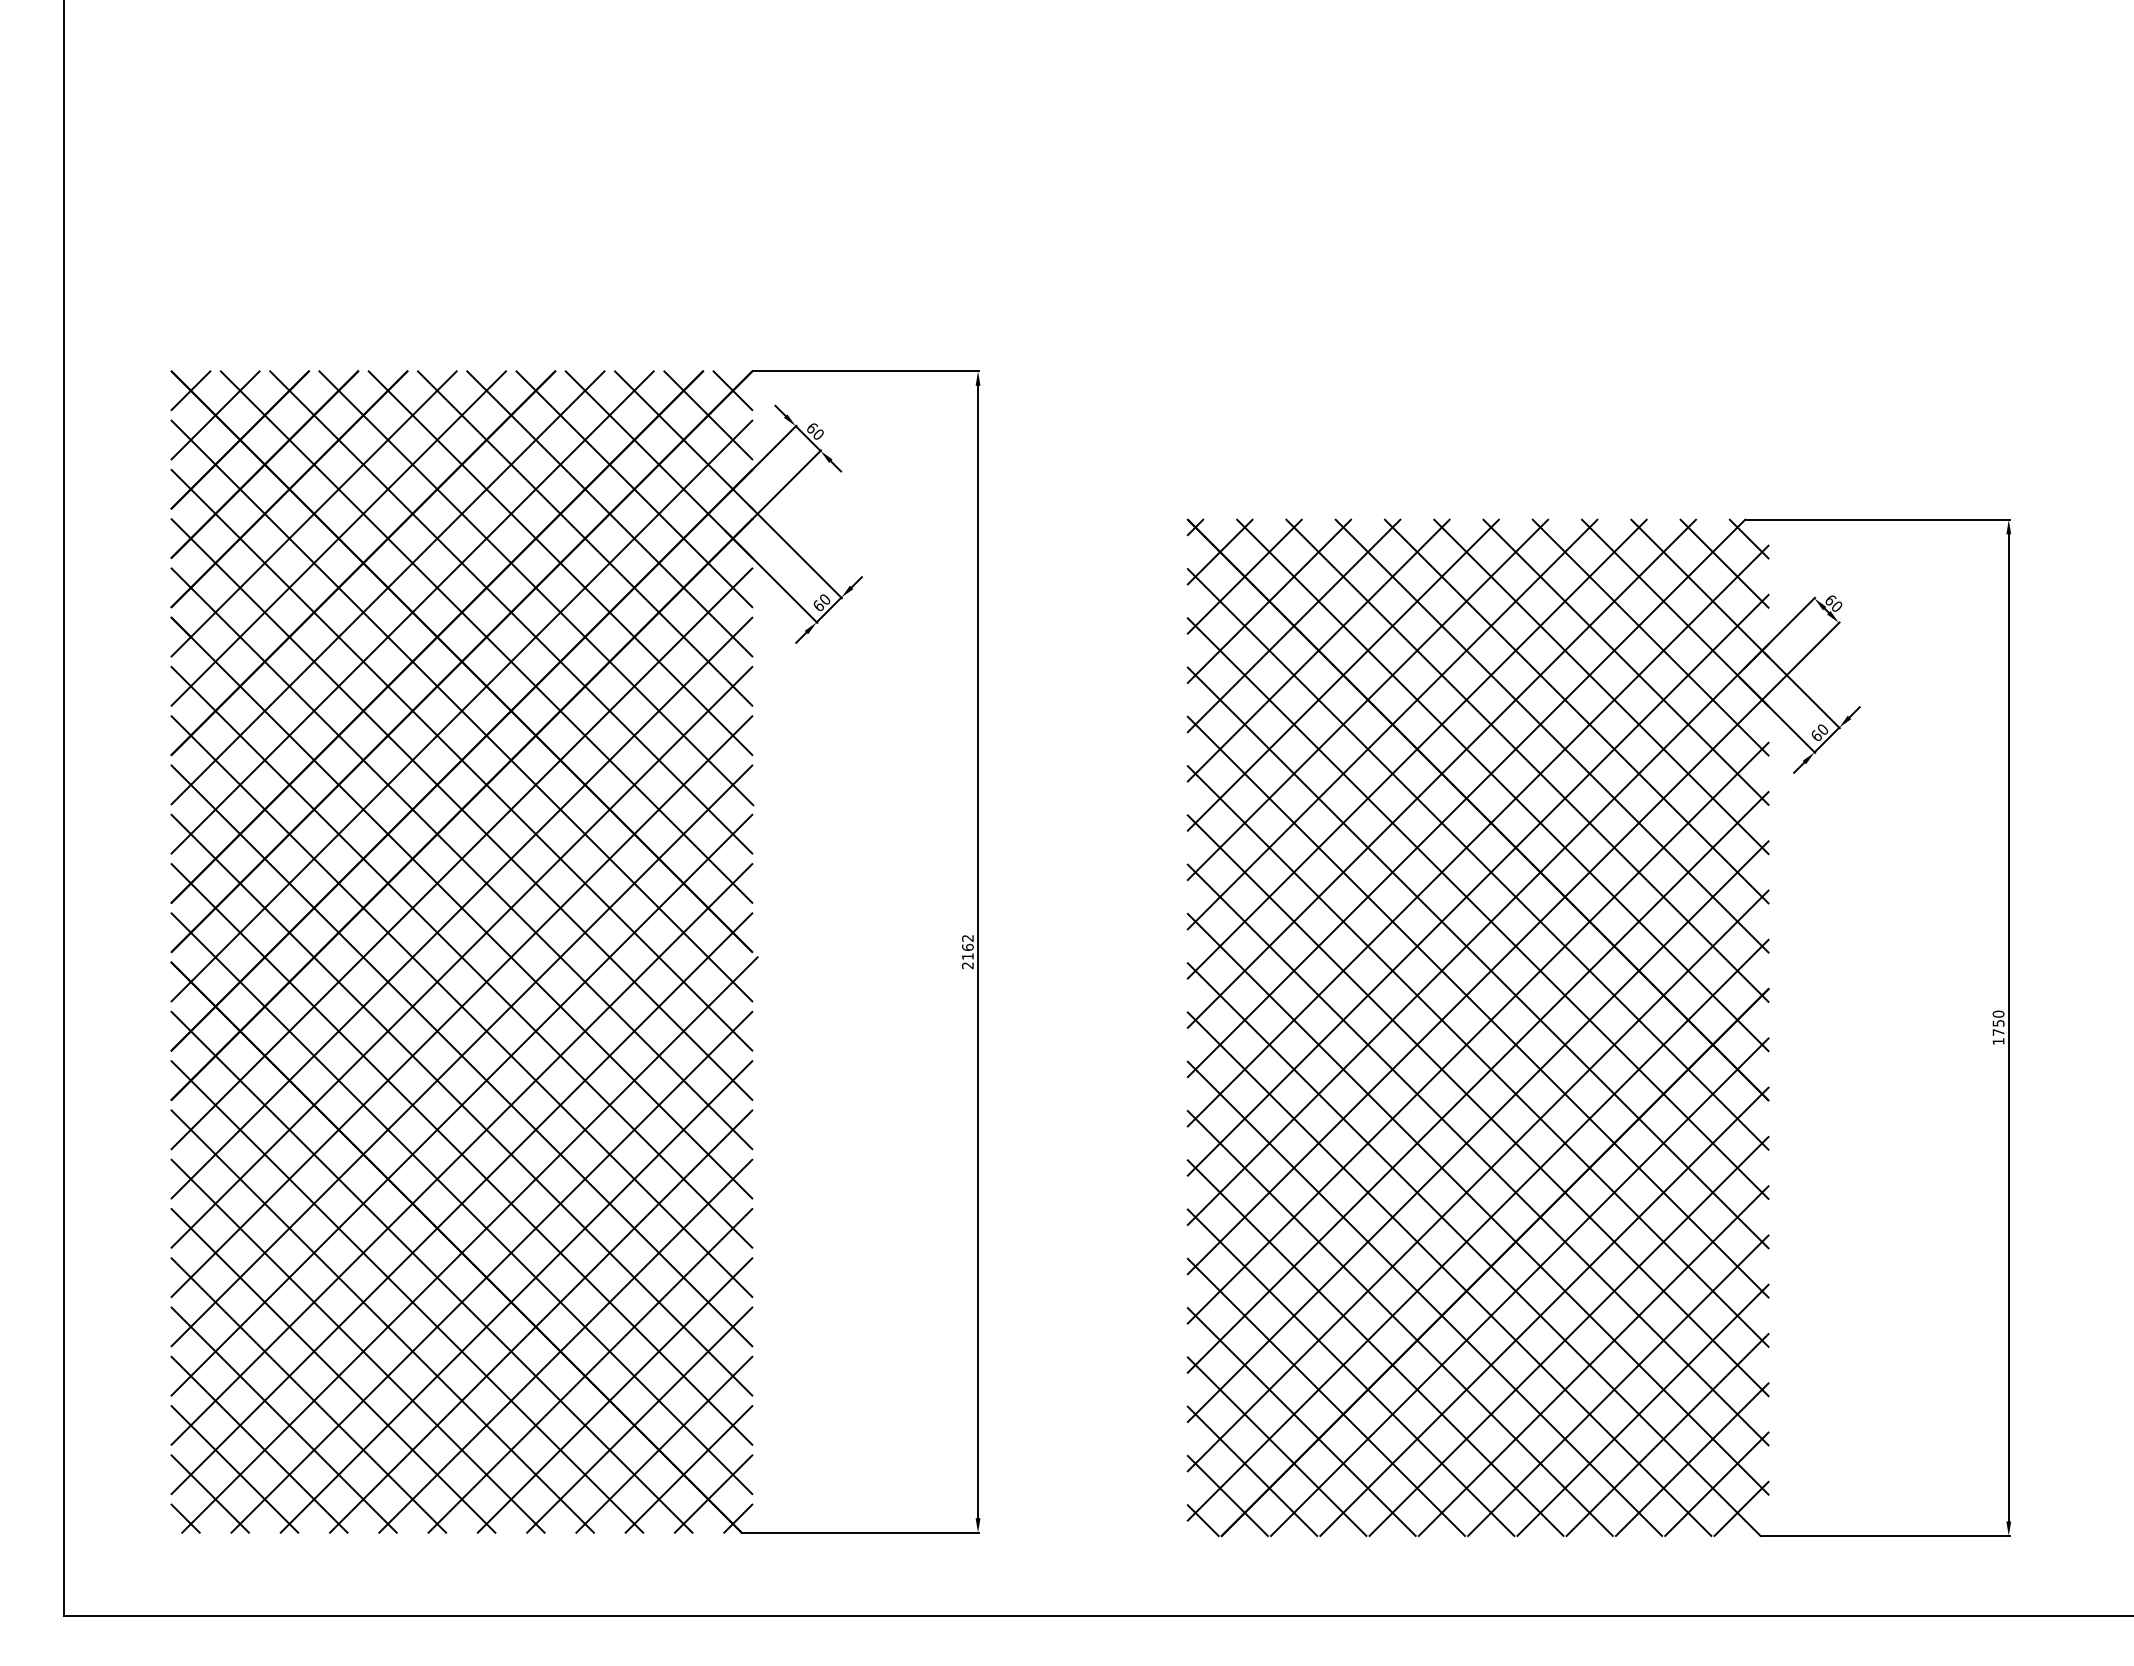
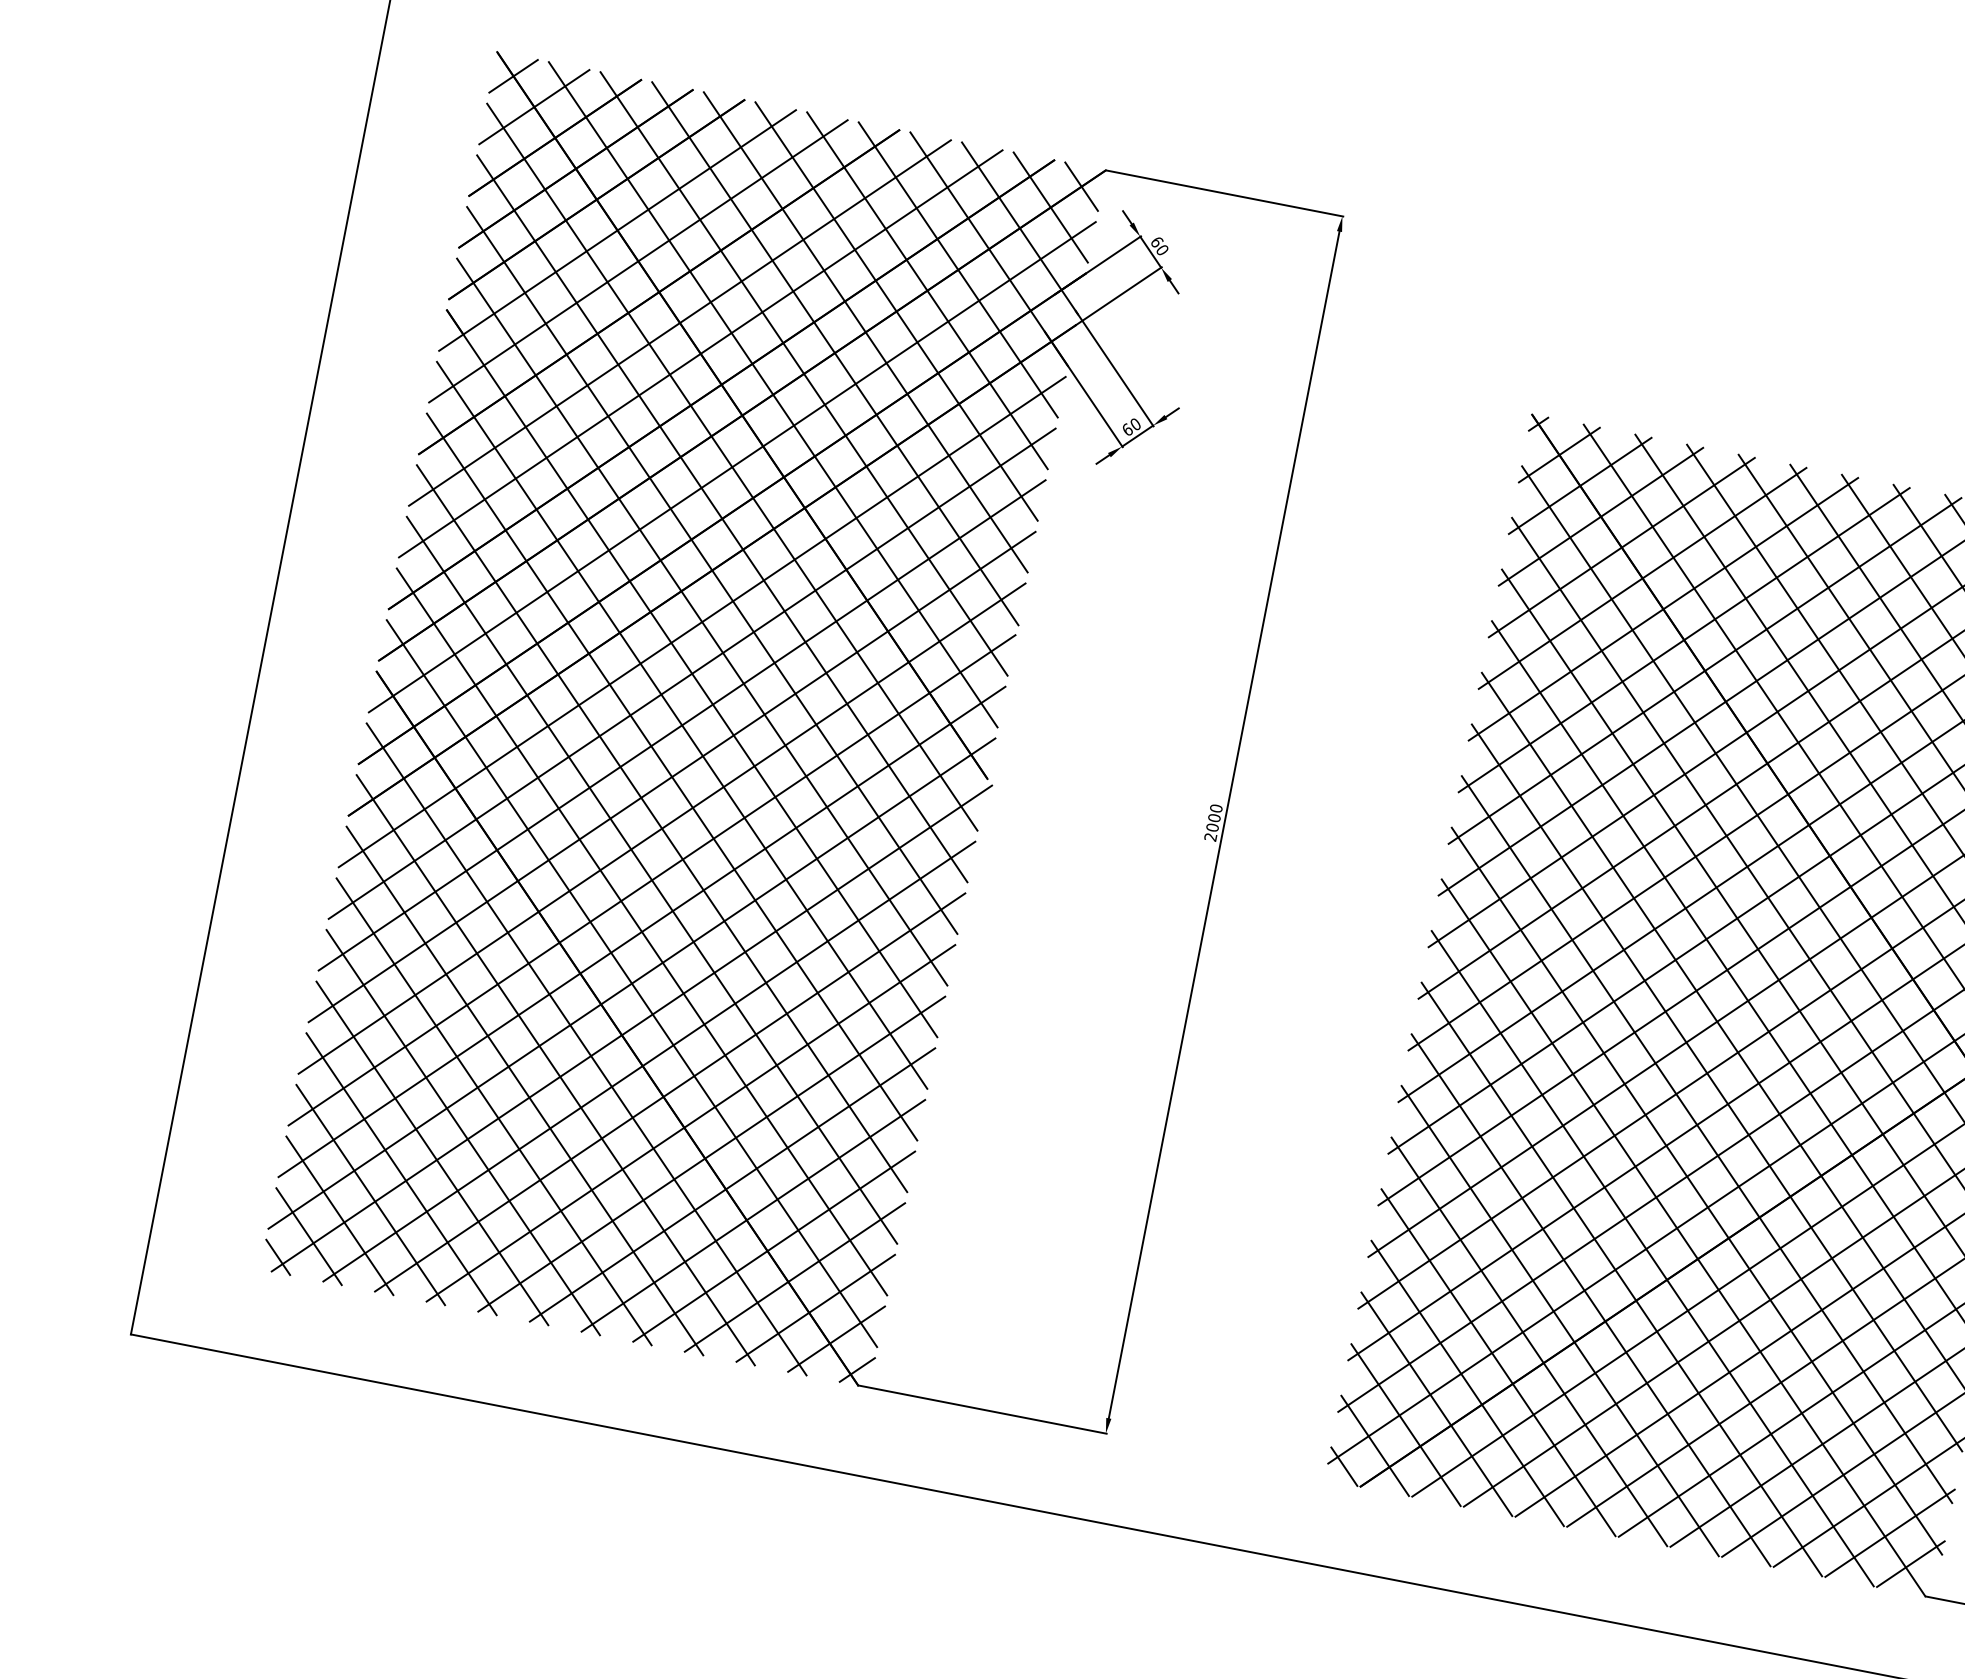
text: (967, 947) -> (1214, 818), 2162 -> 2000

